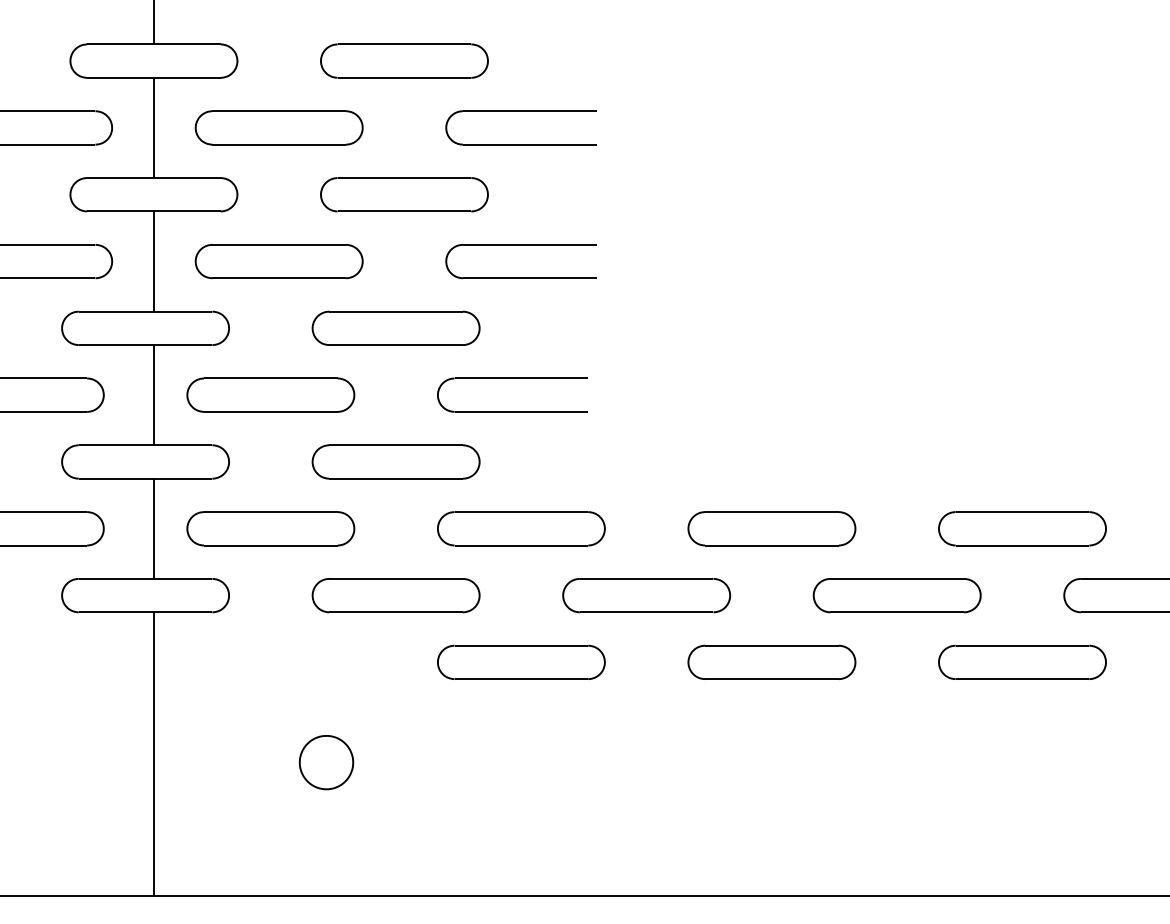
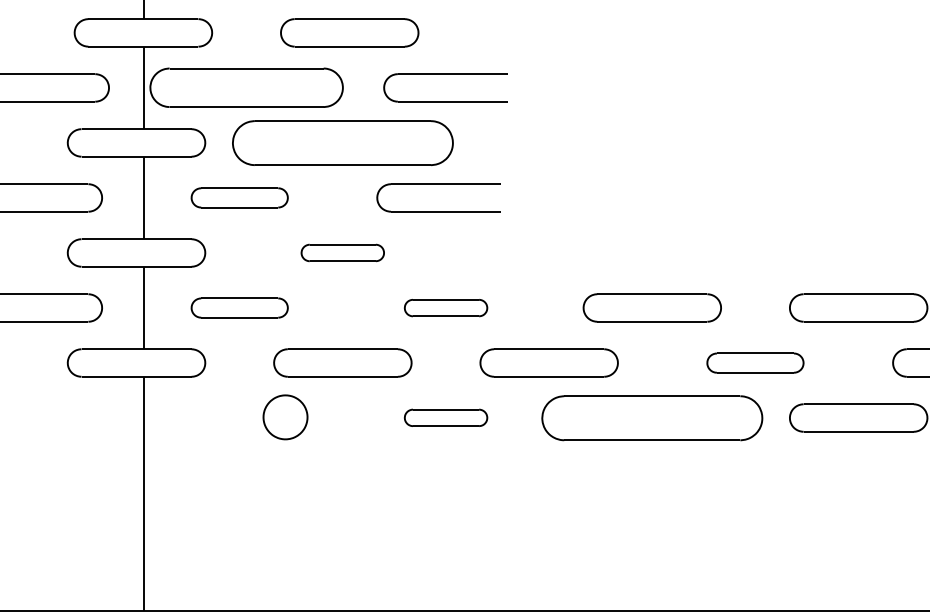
part: (278, 261) -> (245, 87), size x1.4
part: (395, 327) -> (342, 142), size x1.6
part: (270, 394) -> (239, 197), size x0.7
part: (395, 461) -> (342, 252), size x0.6
part: (270, 528) -> (239, 307), size x0.7
part: (521, 528) -> (446, 307), size x0.6
part: (896, 595) -> (754, 362), size x0.7
part: (521, 661) -> (446, 417), size x0.6
part: (771, 661) -> (651, 417), size x1.6
part: (326, 762) -> (285, 417), moved

